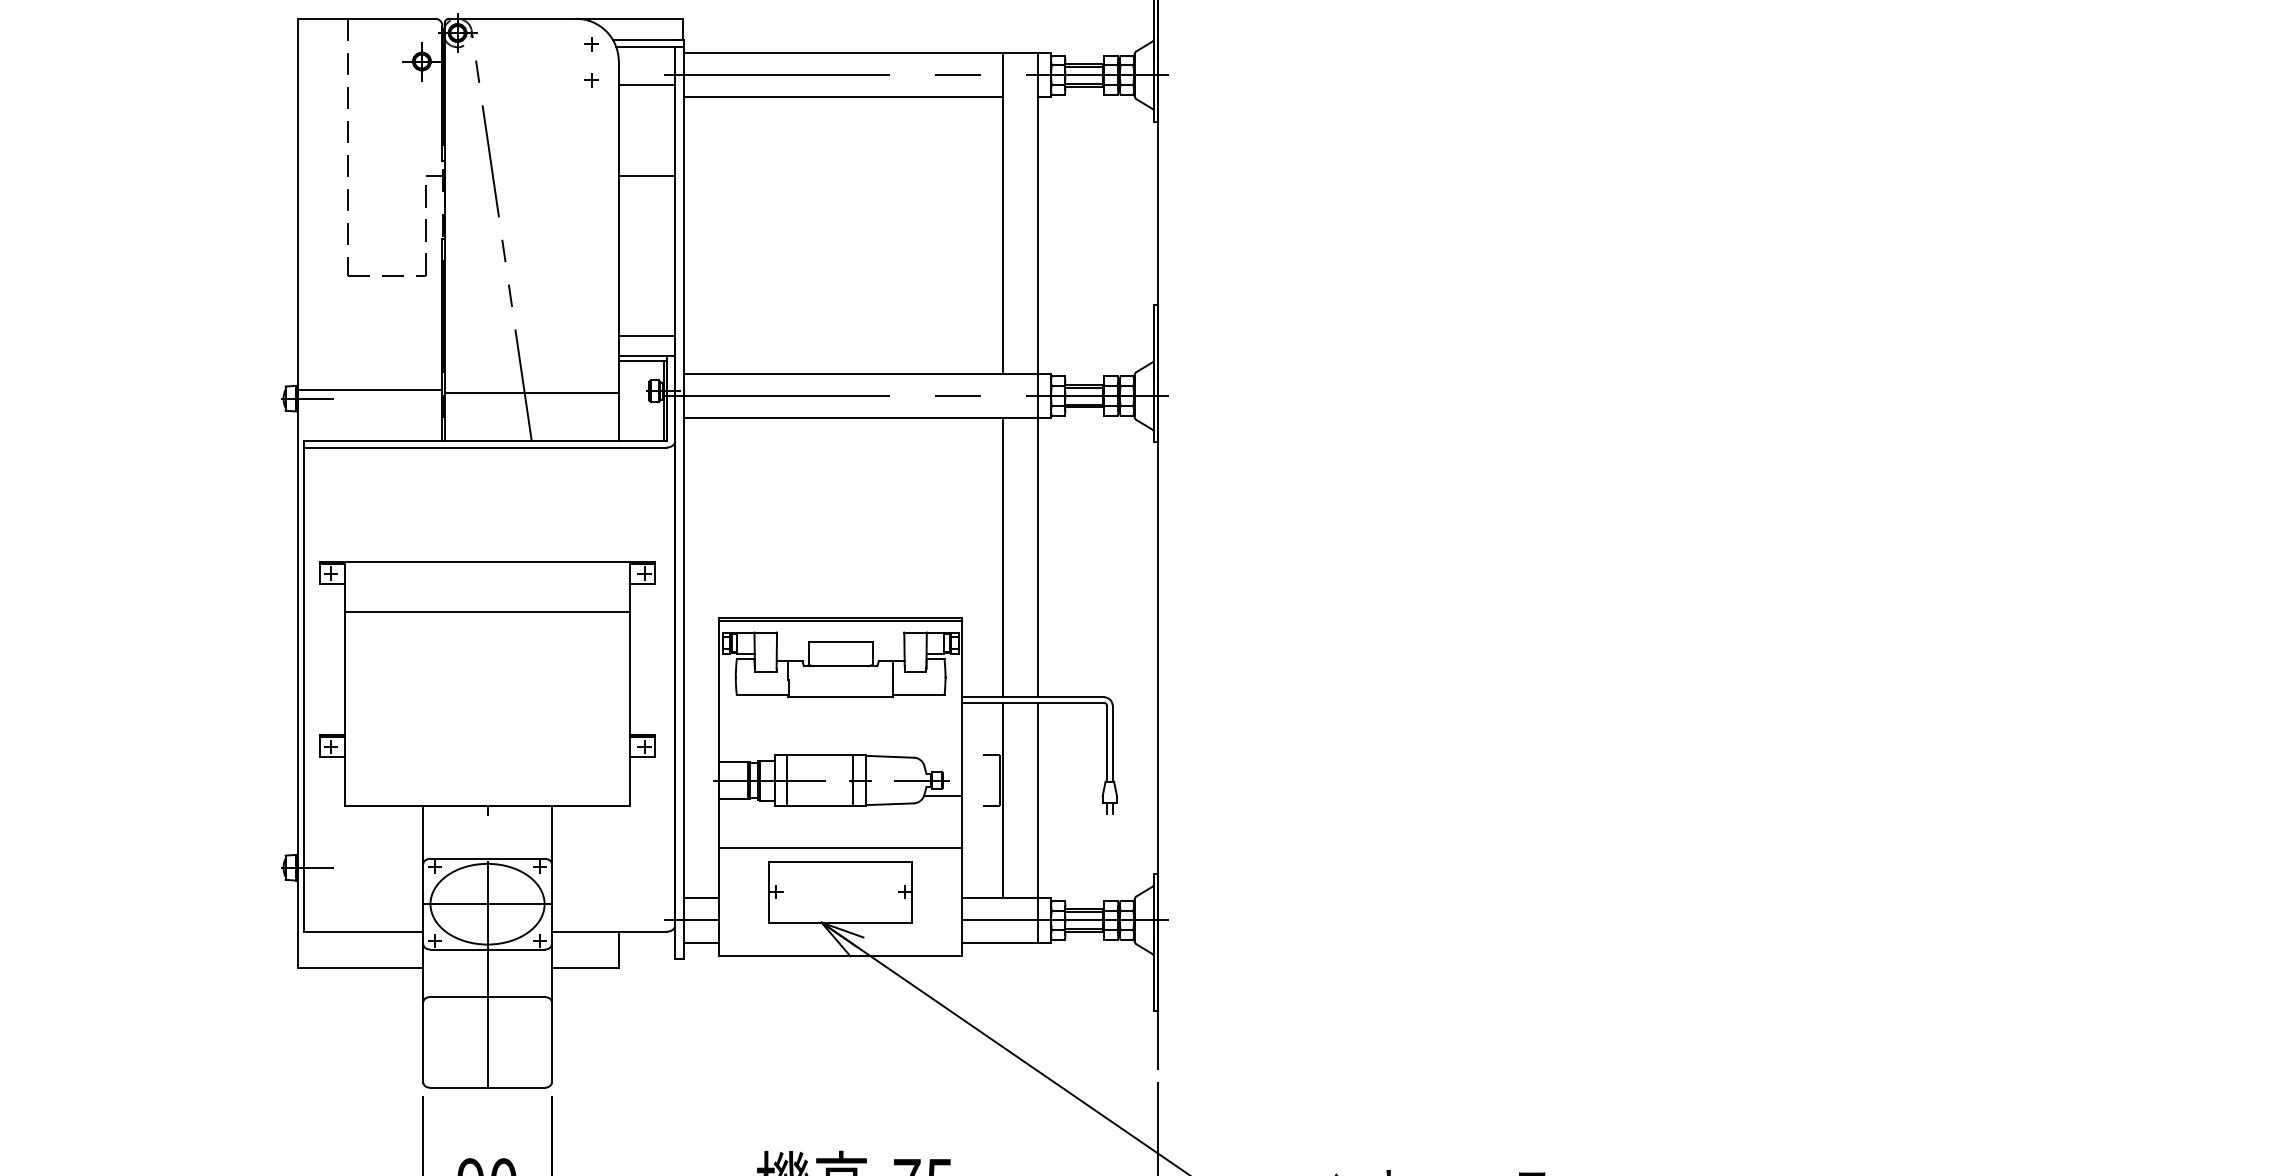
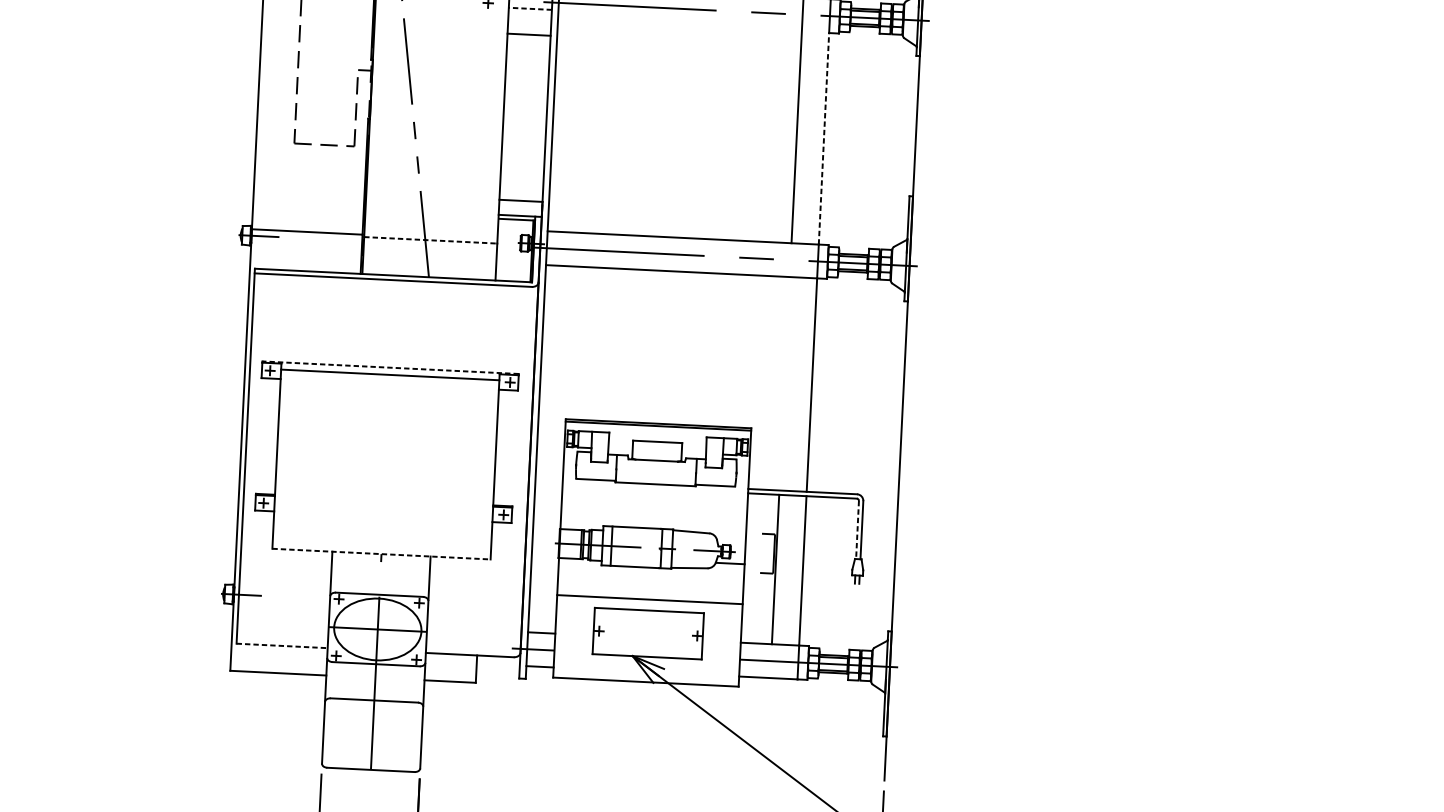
line: (646, 84) -> (530, 8), solid -> dashed
line: (842, 97) -> (679, 25), removed
line: (646, 175) -> (528, 34), moved
line: (1038, 235) -> (824, 138), solid -> dashed
line: (532, 393) -> (431, 240), solid -> dashed
line: (1002, 557) -> (784, 383), removed
line: (487, 561) -> (390, 367), solid -> dashed
line: (487, 612) -> (390, 375), moved
line: (1106, 743) -> (857, 529), solid -> dashed
line: (487, 805) -> (381, 554), solid -> dashed
line: (363, 931) -> (281, 645), solid -> dashed

